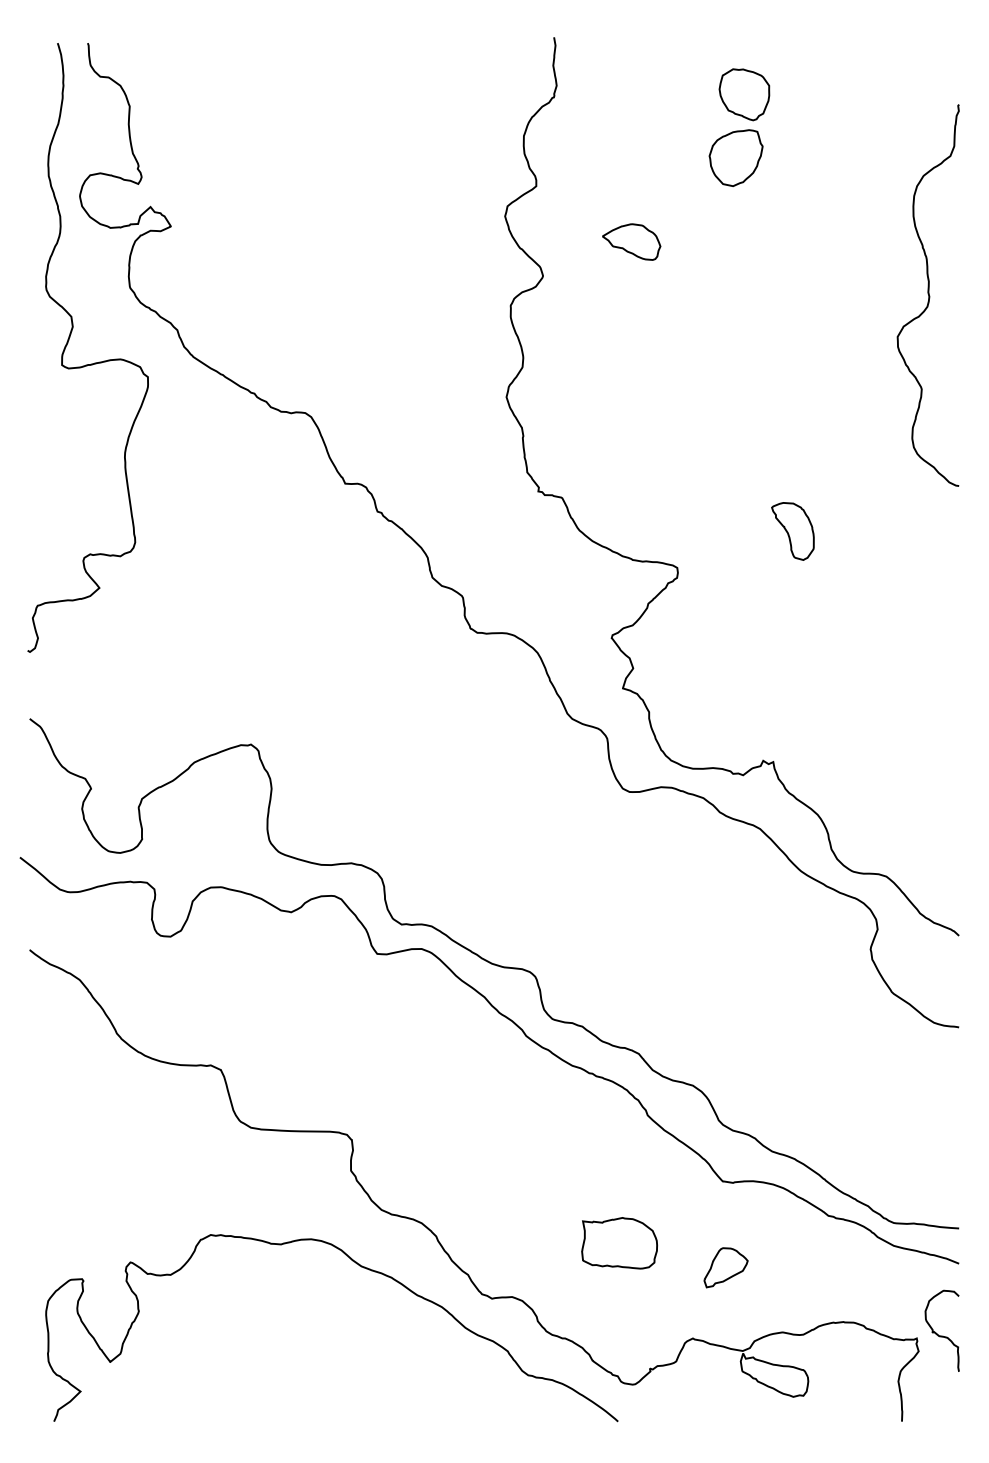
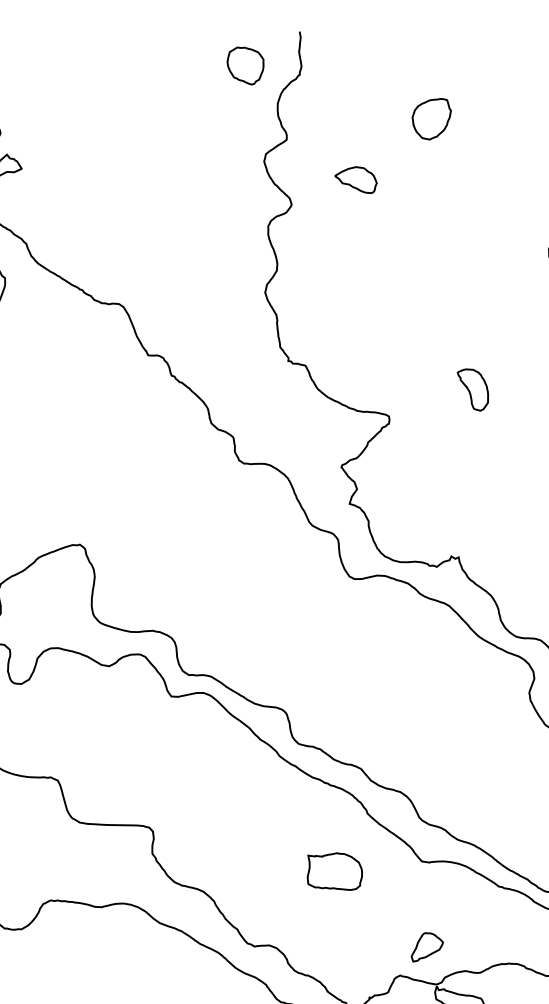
part: (744, 94) -> (245, 65), moved
part: (619, 1243) -> (334, 871), moved
part: (725, 1267) -> (426, 947), moved

